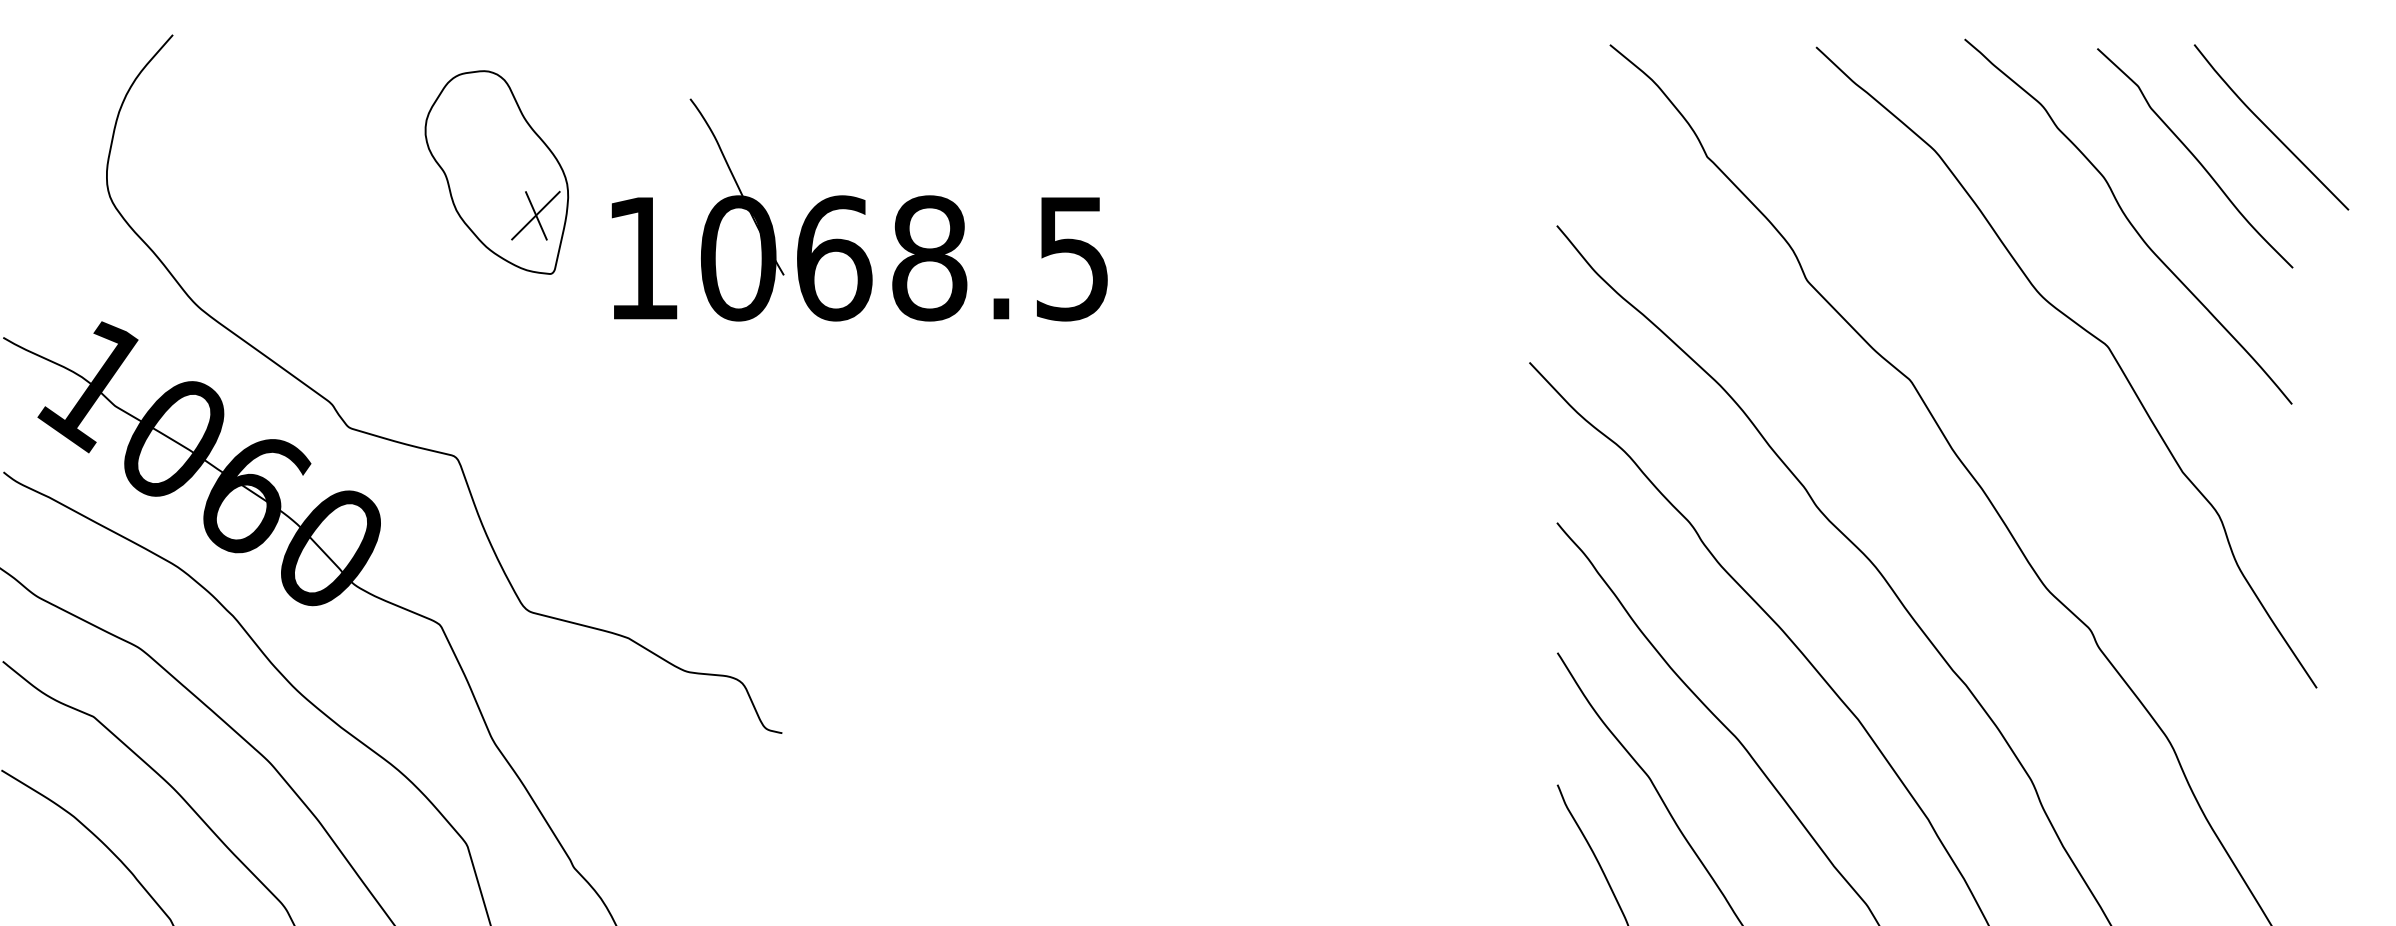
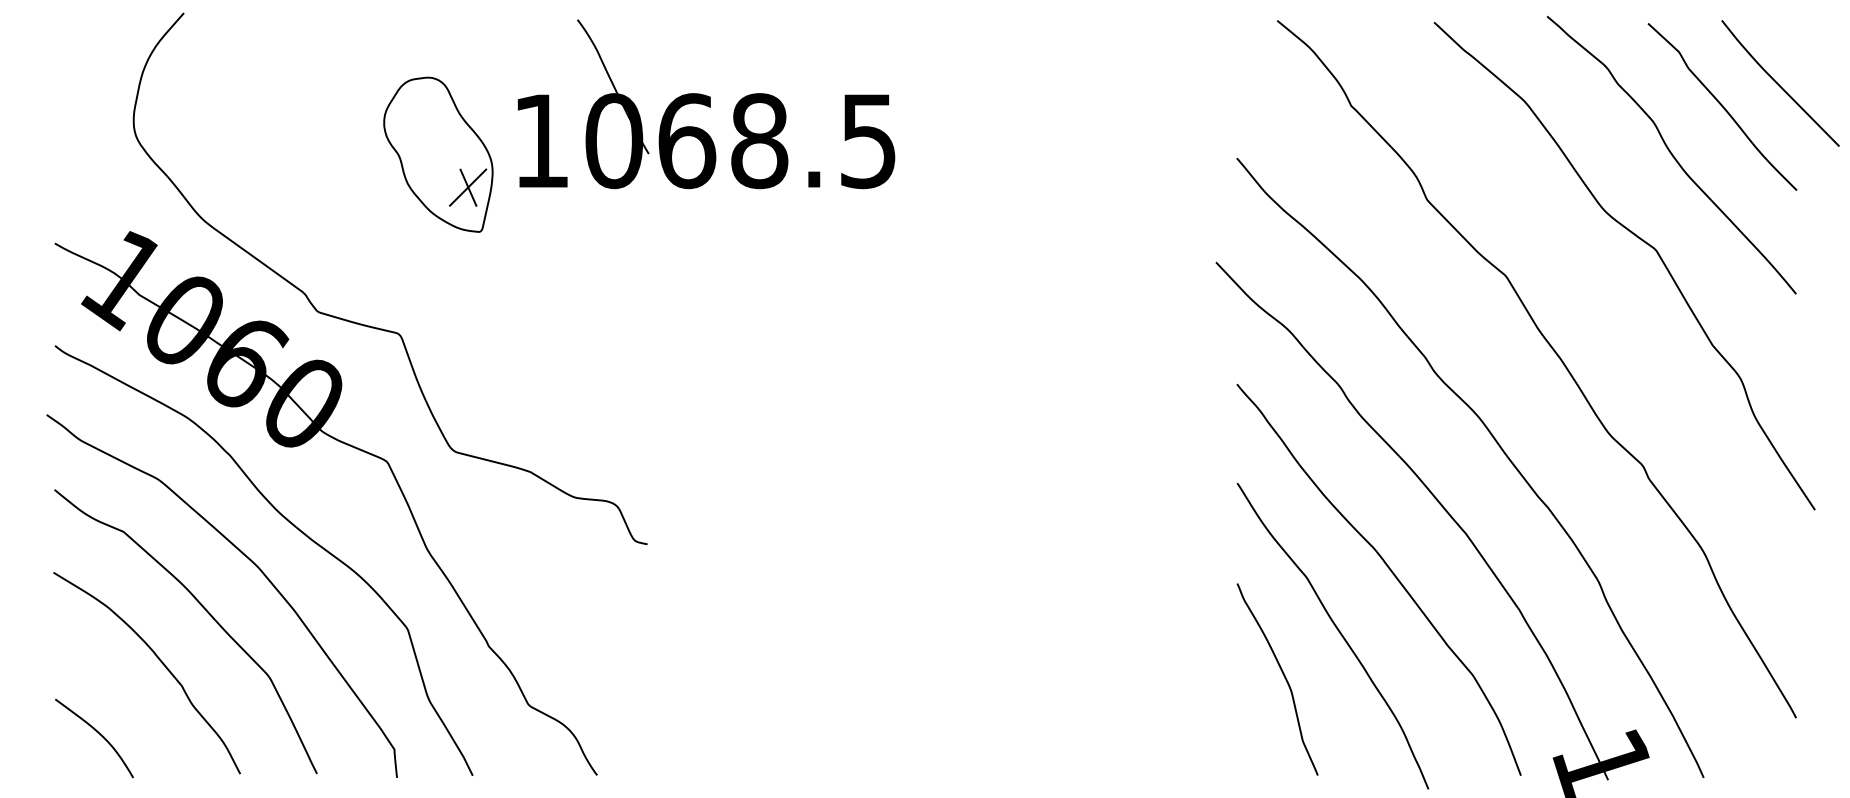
part: (496, 172) -> (438, 154), moved
part: (859, 210) -> (706, 104), moved

